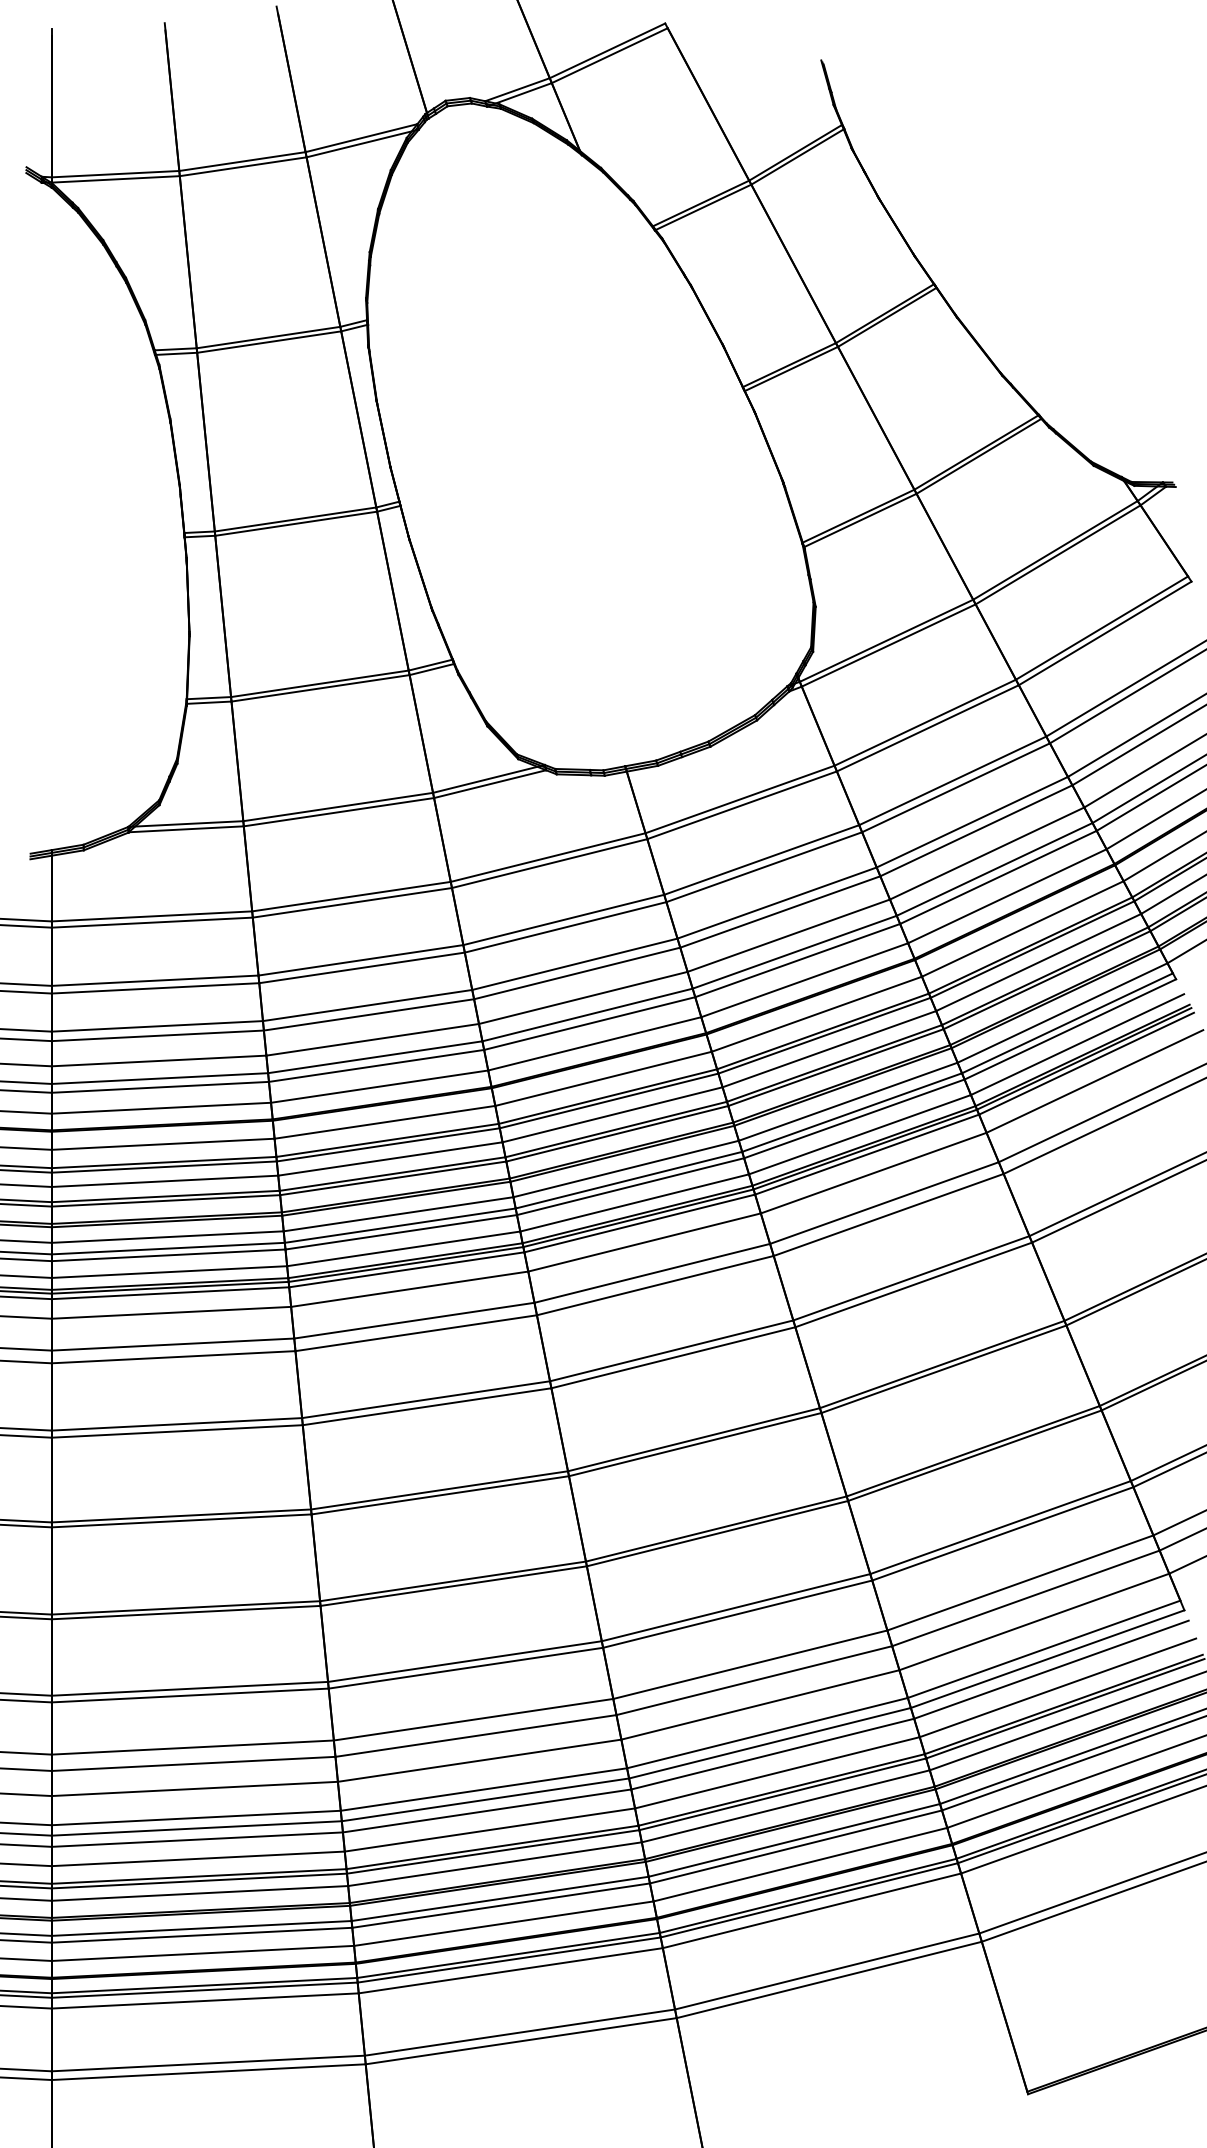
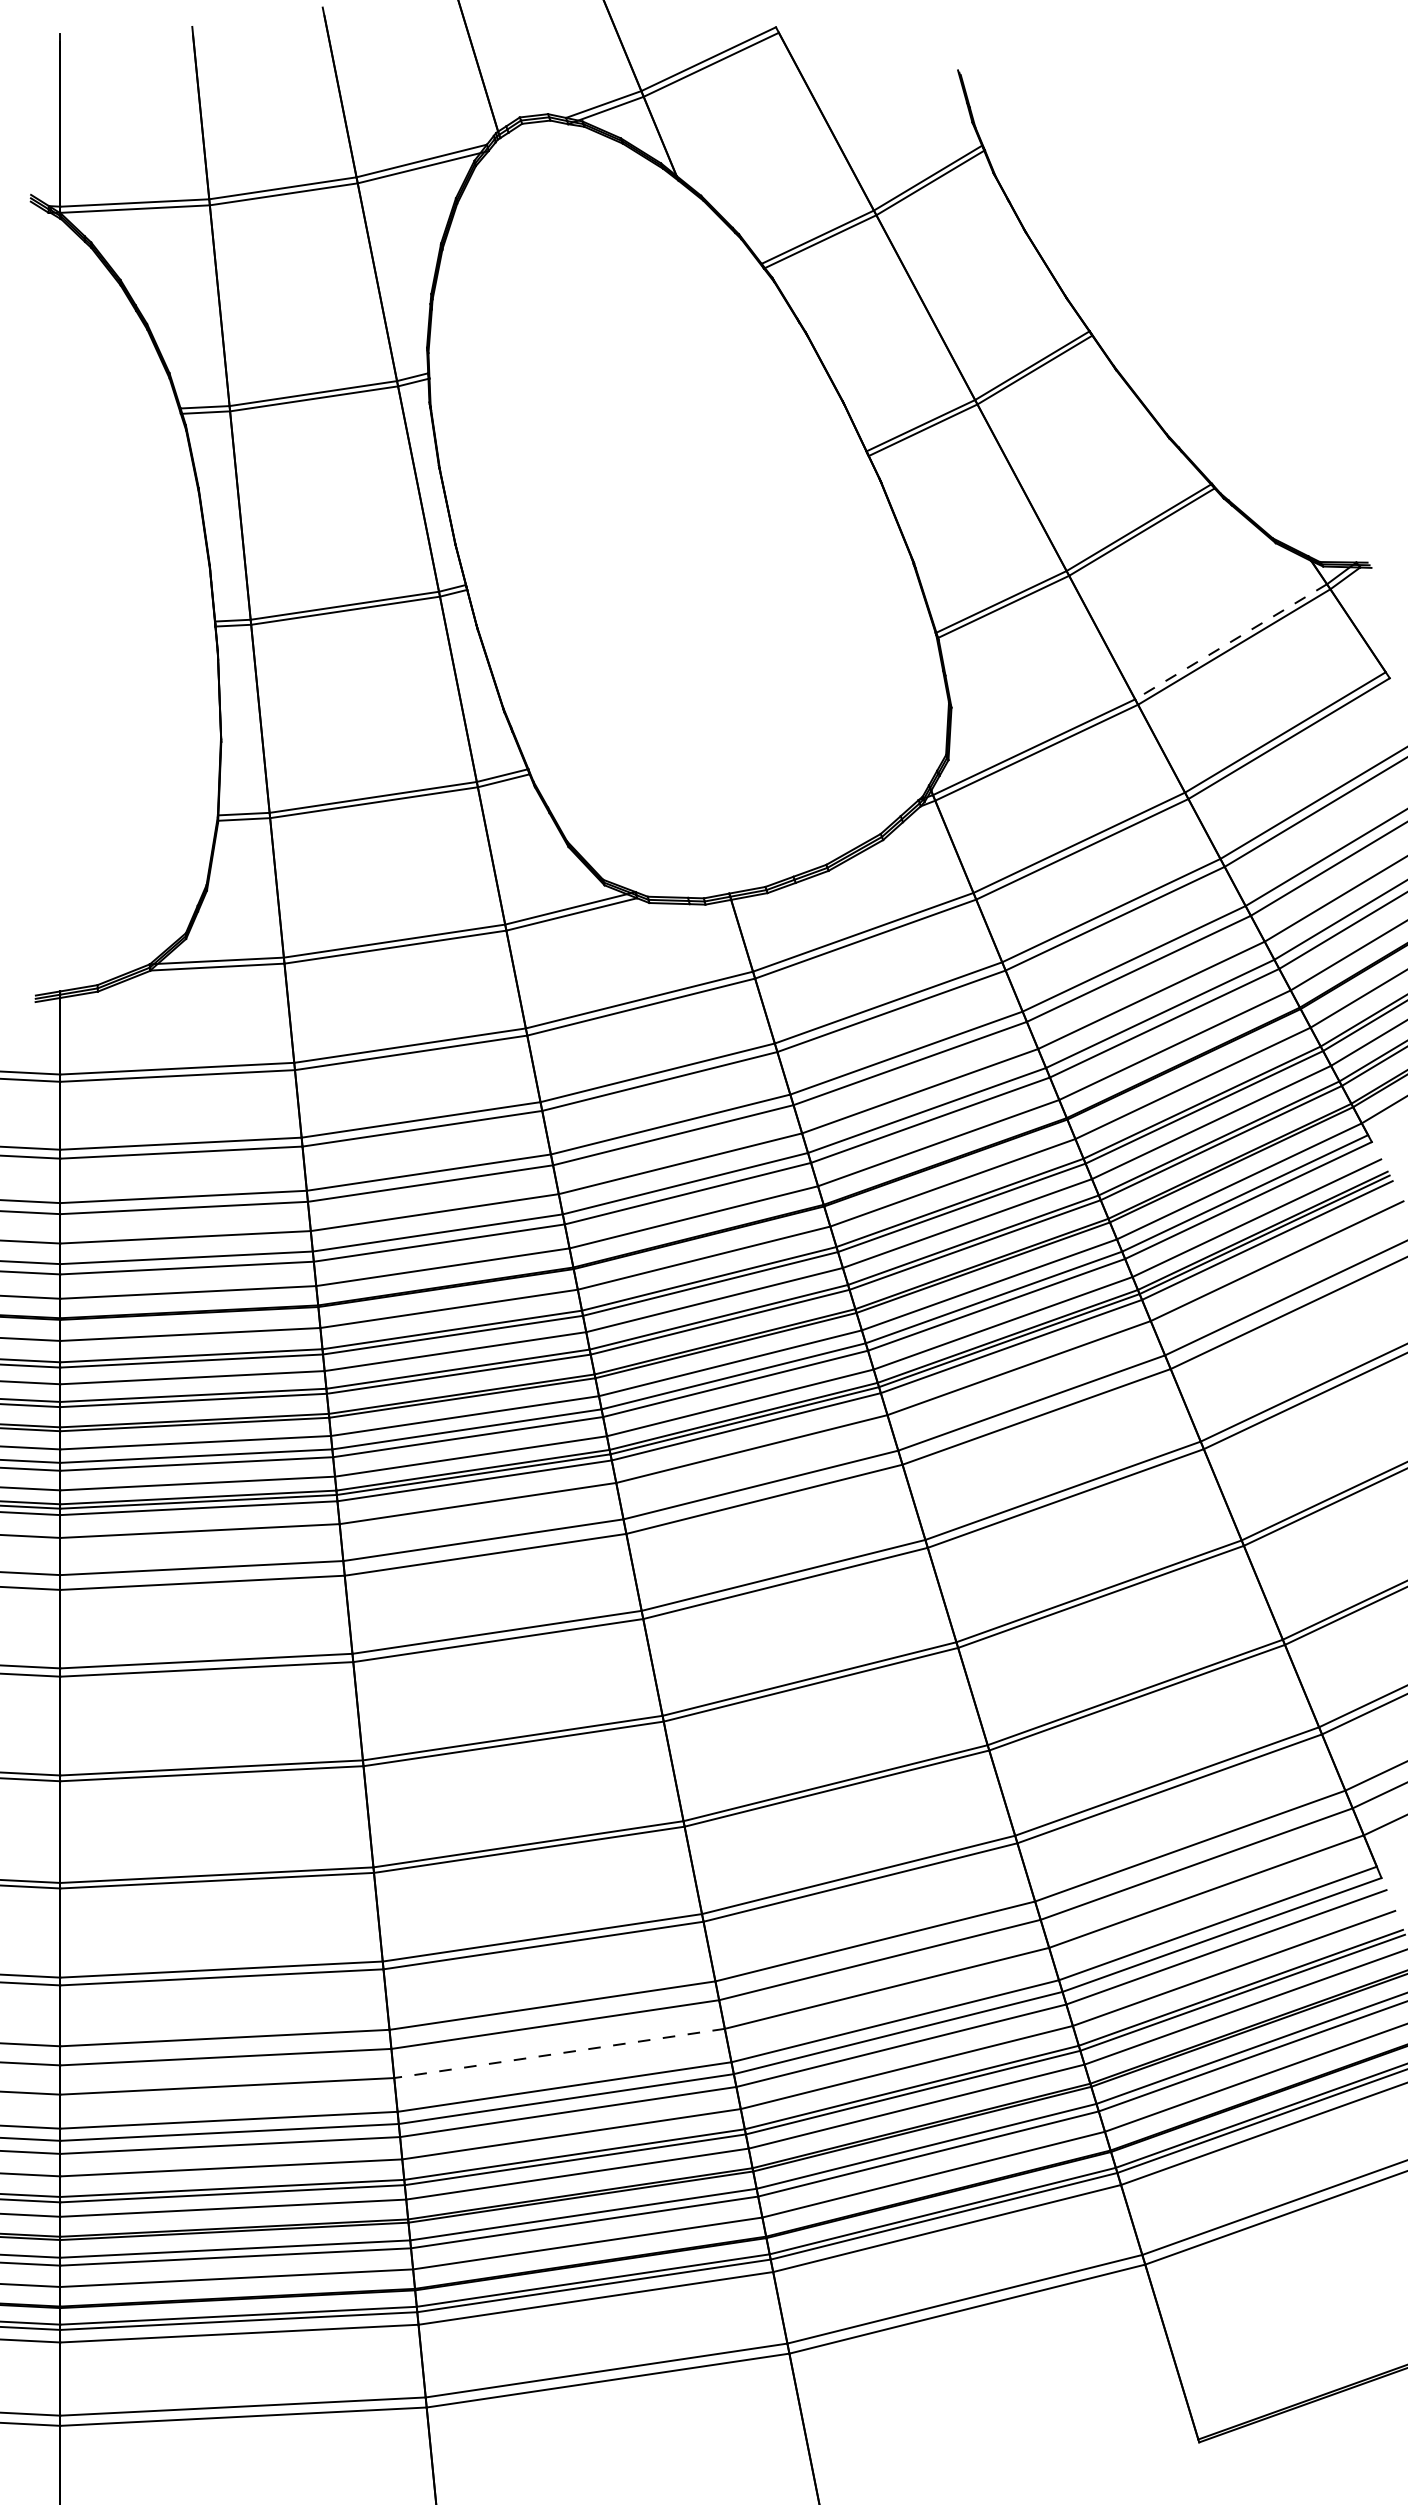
line: (1055, 550) -> (1231, 641), solid -> dashed
line: (479, 1760) -> (559, 2053), solid -> dashed

